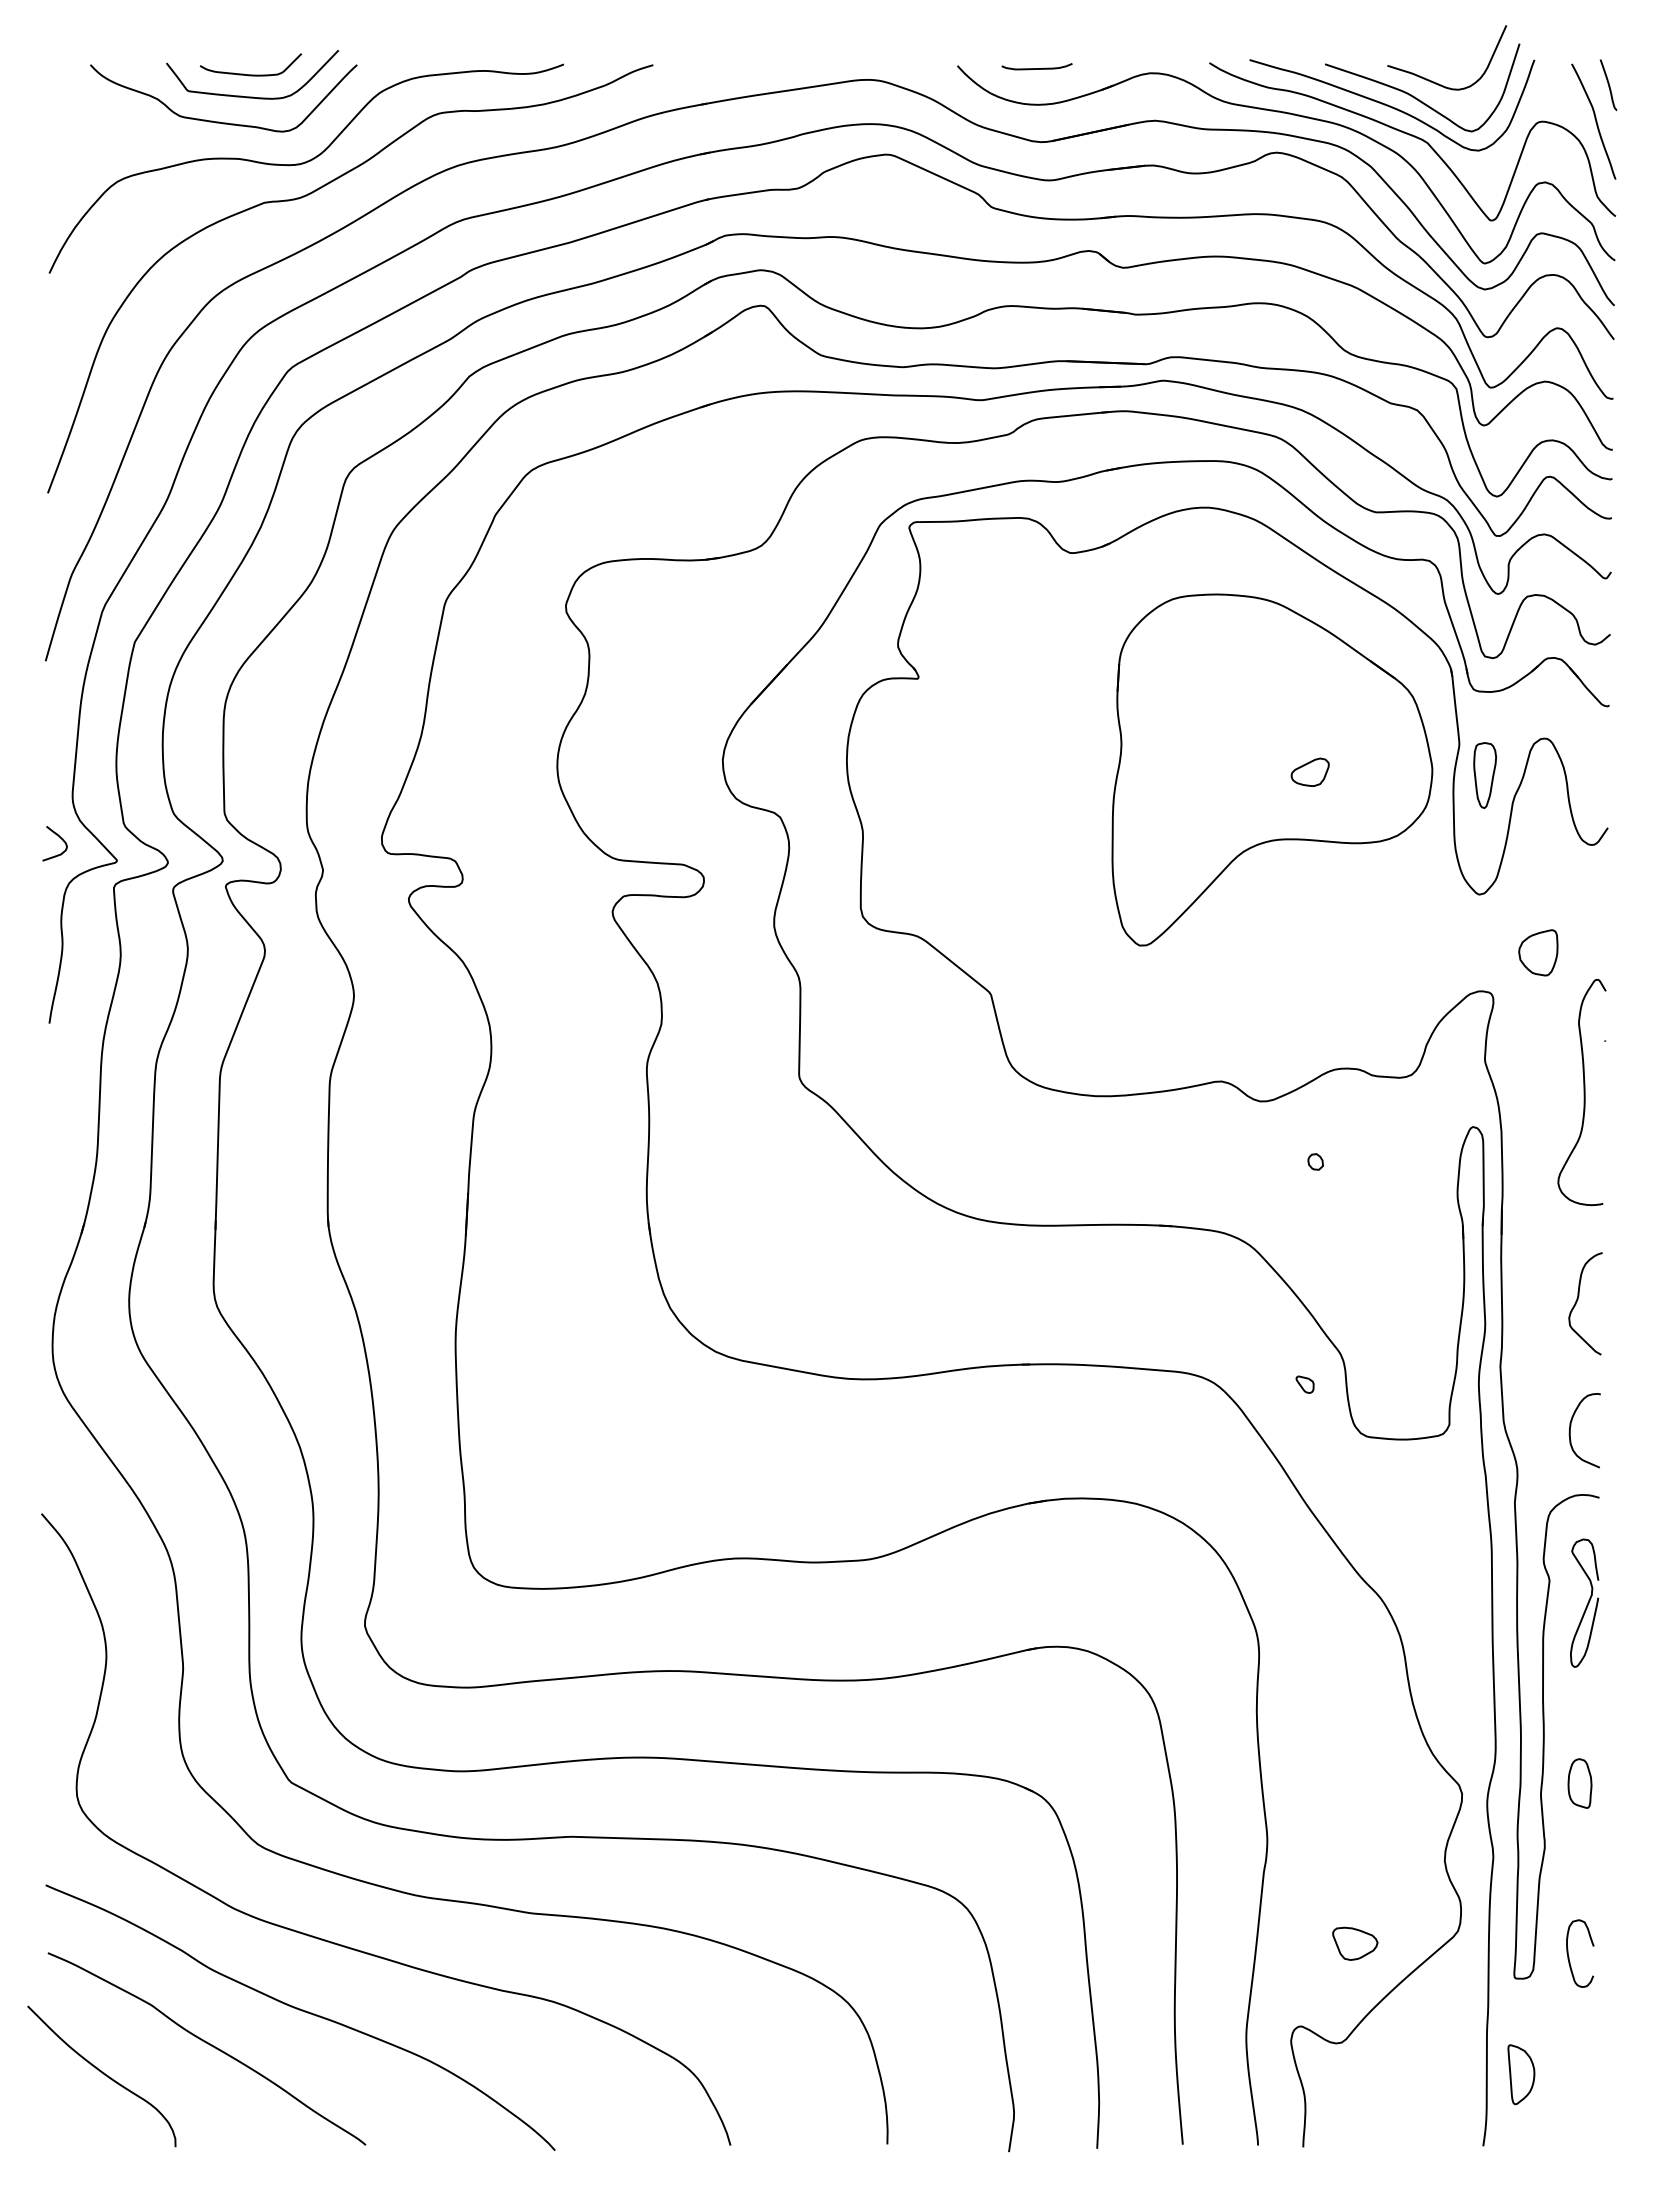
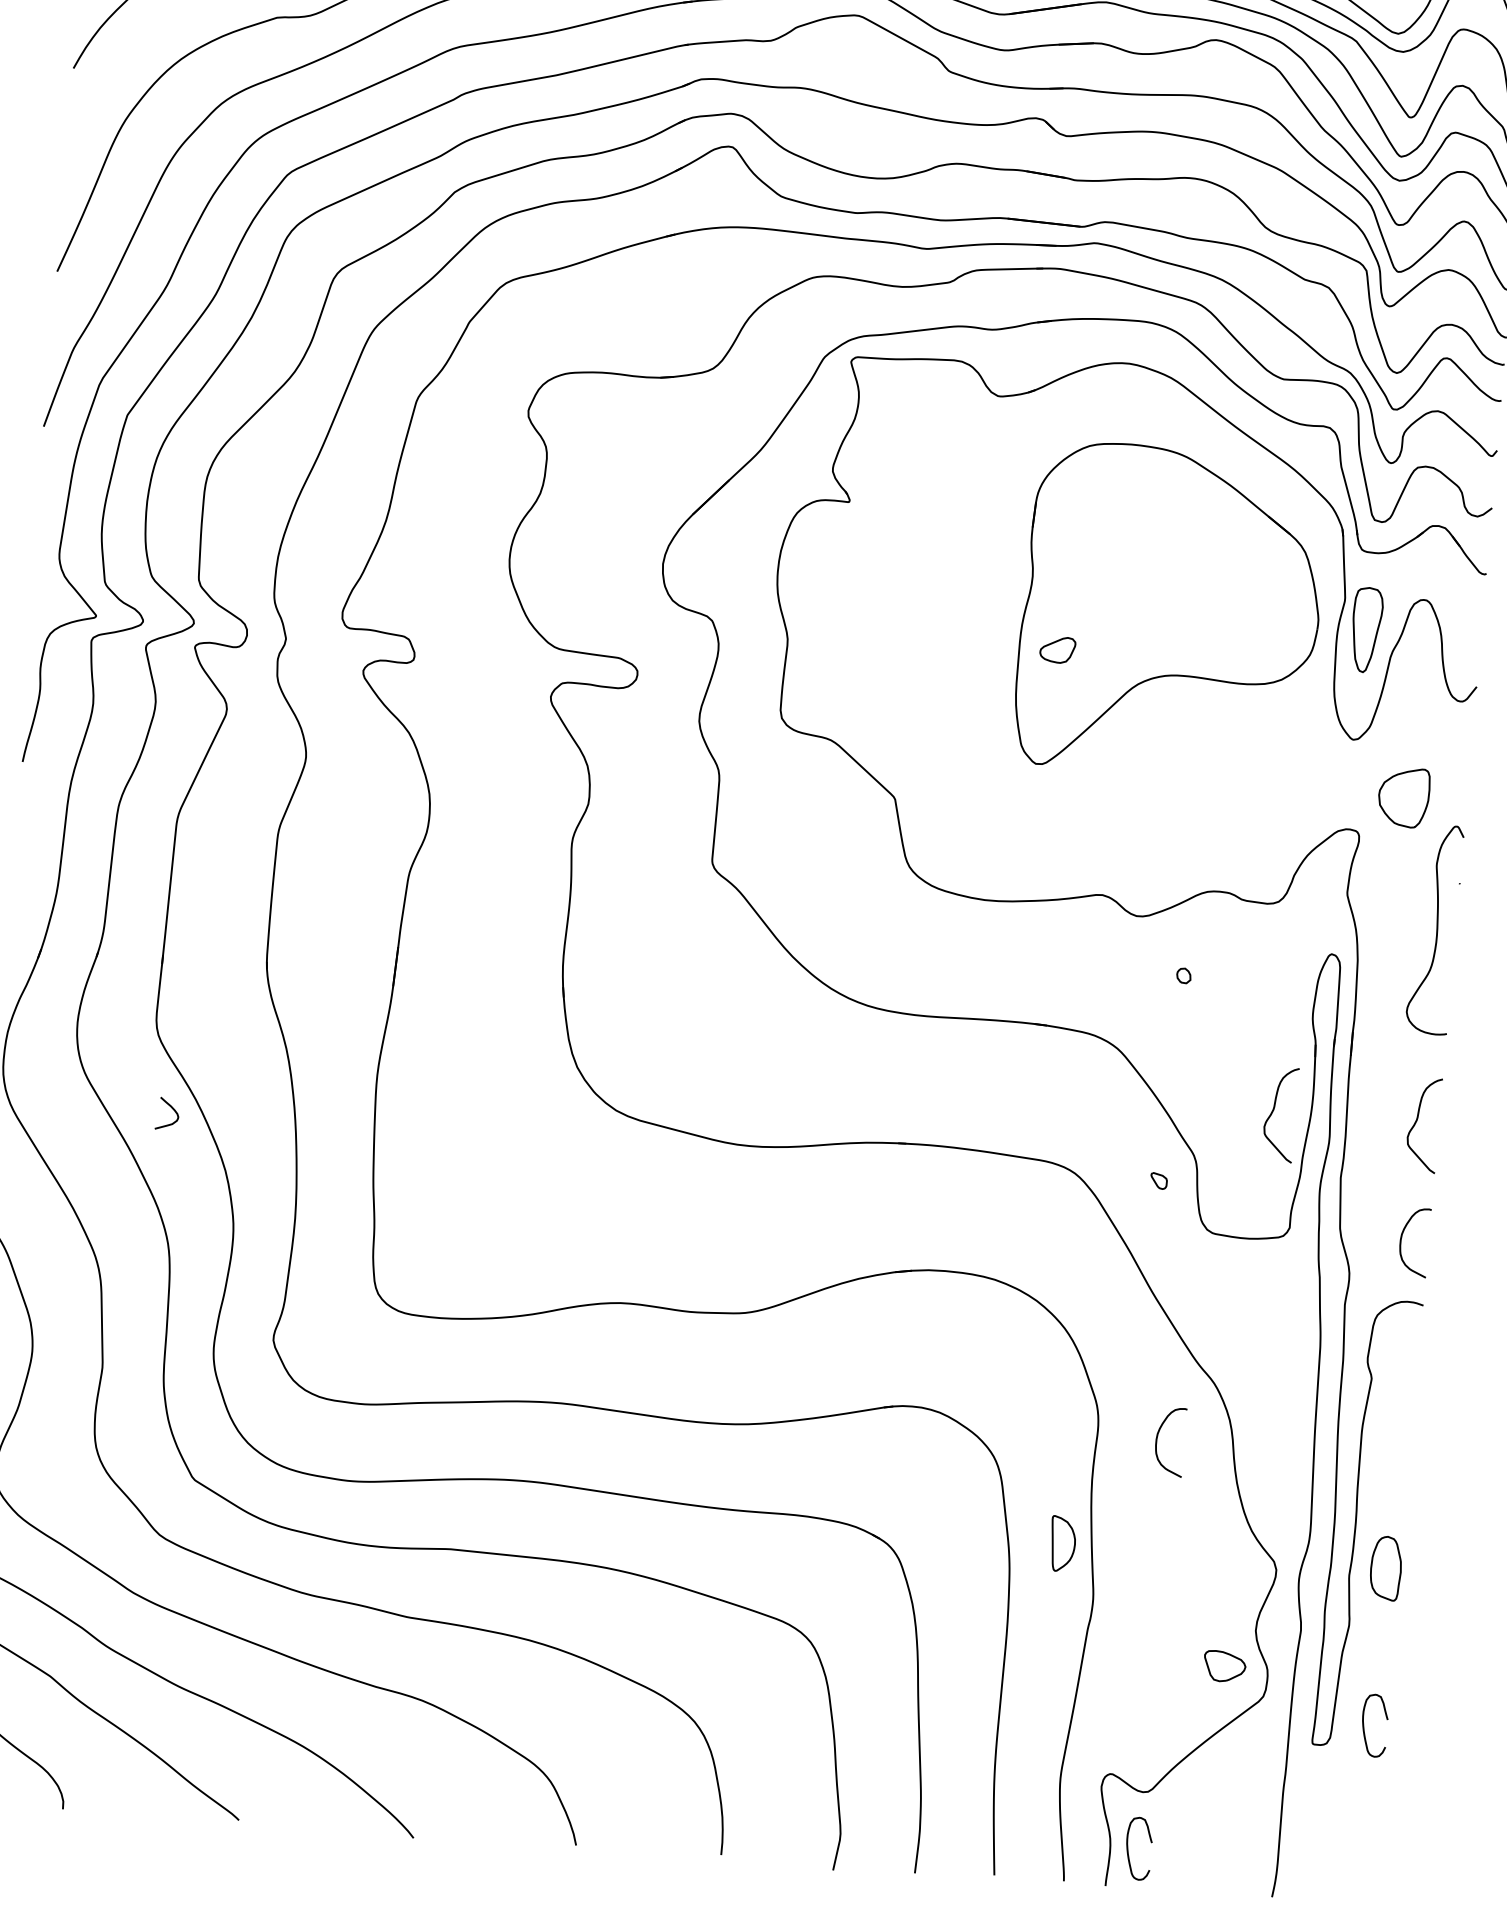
part: (1309, 771) -> (1057, 649), moved
part: (1484, 775) -> (1366, 630), size x1.4
curve: (59, 837) -> (172, 1108), moved
part: (1538, 952) -> (1404, 797), size x1.4
curve: (1423, 1299) -> (1274, 1110), added
curve: (1586, 1604) -> (1404, 1403), removed
curve: (1324, 1660) -> (1158, 1437), added
part: (1579, 1783) -> (1385, 1568), size x1.4
part: (1355, 1943) -> (1225, 1666), moved
part: (1521, 2074) -> (1063, 1543), moved
curve: (1325, 2107) -> (1128, 1850), added

